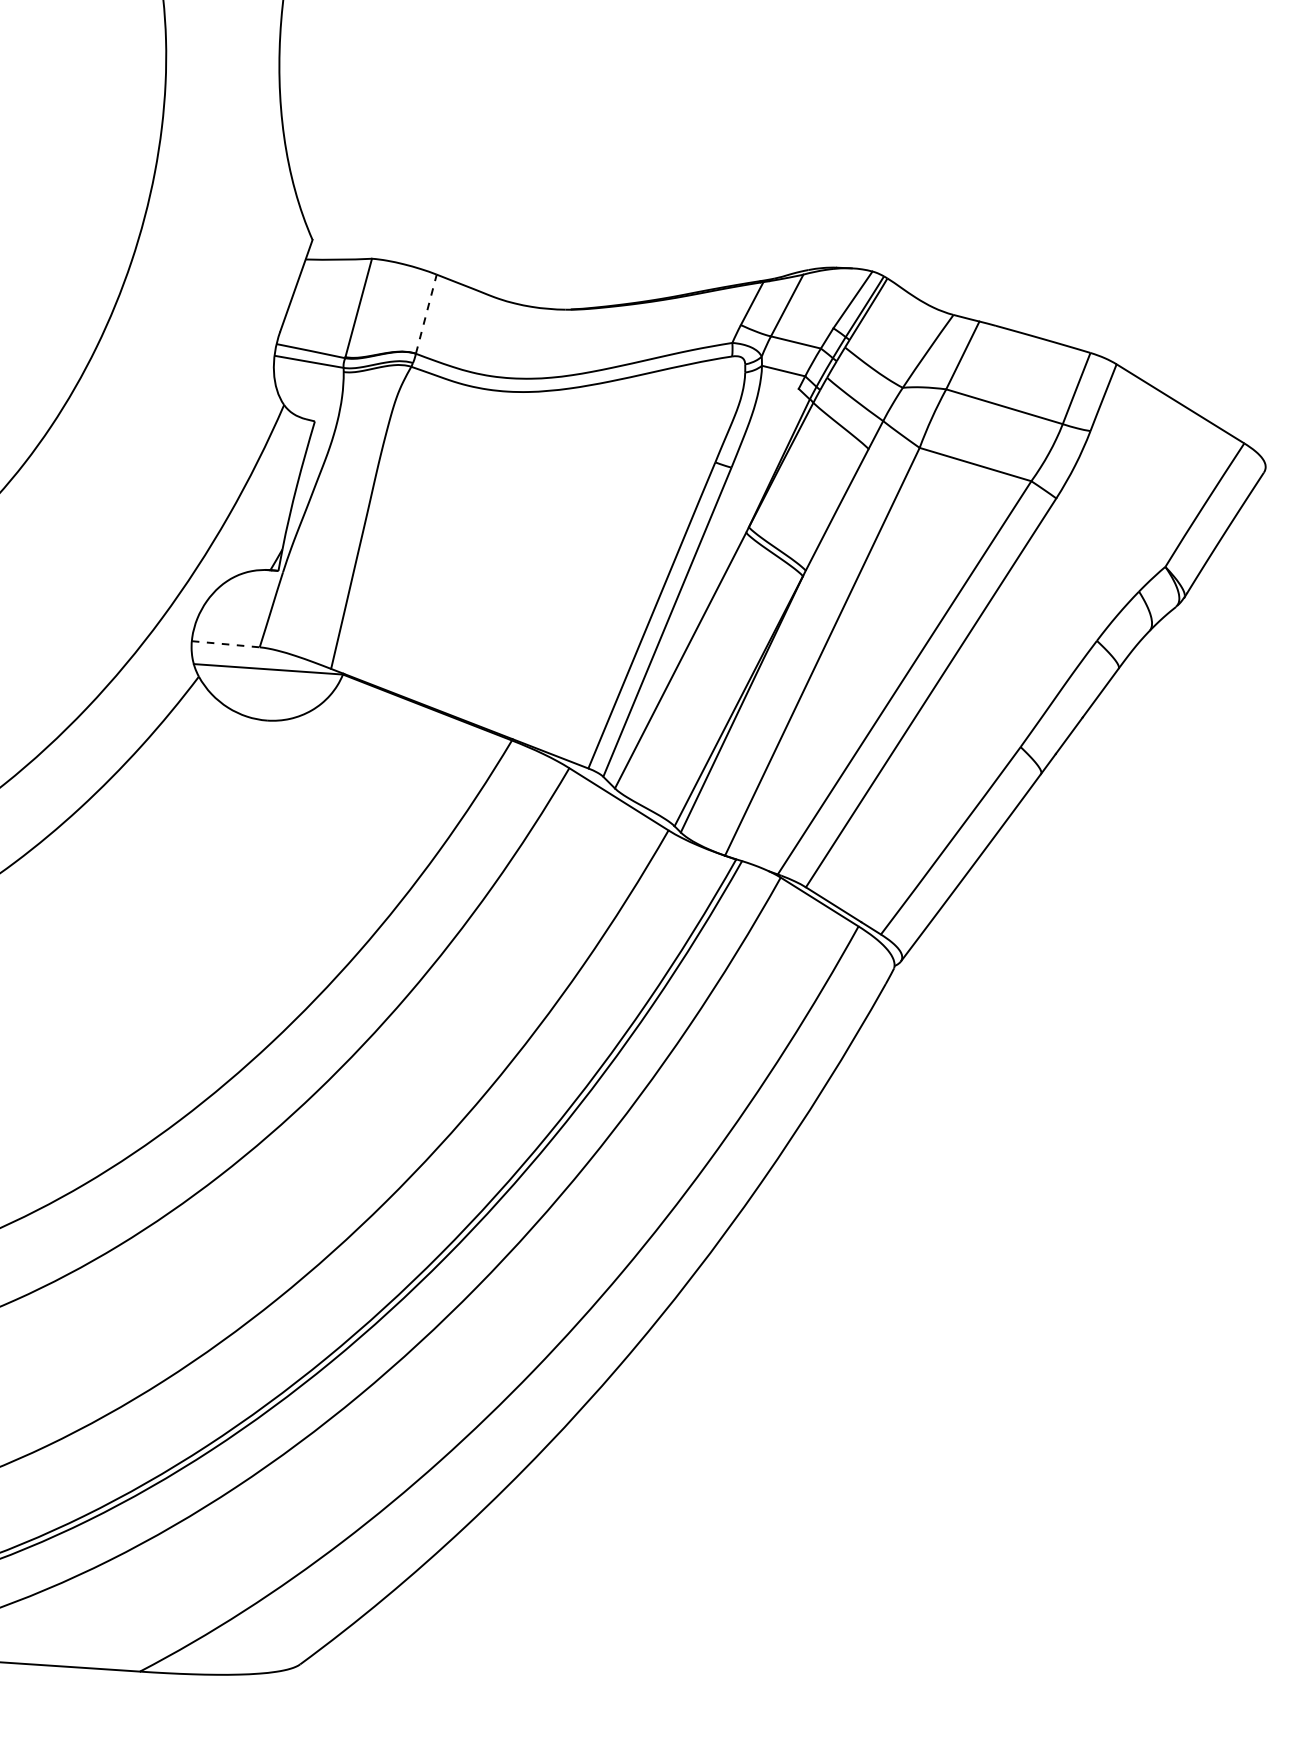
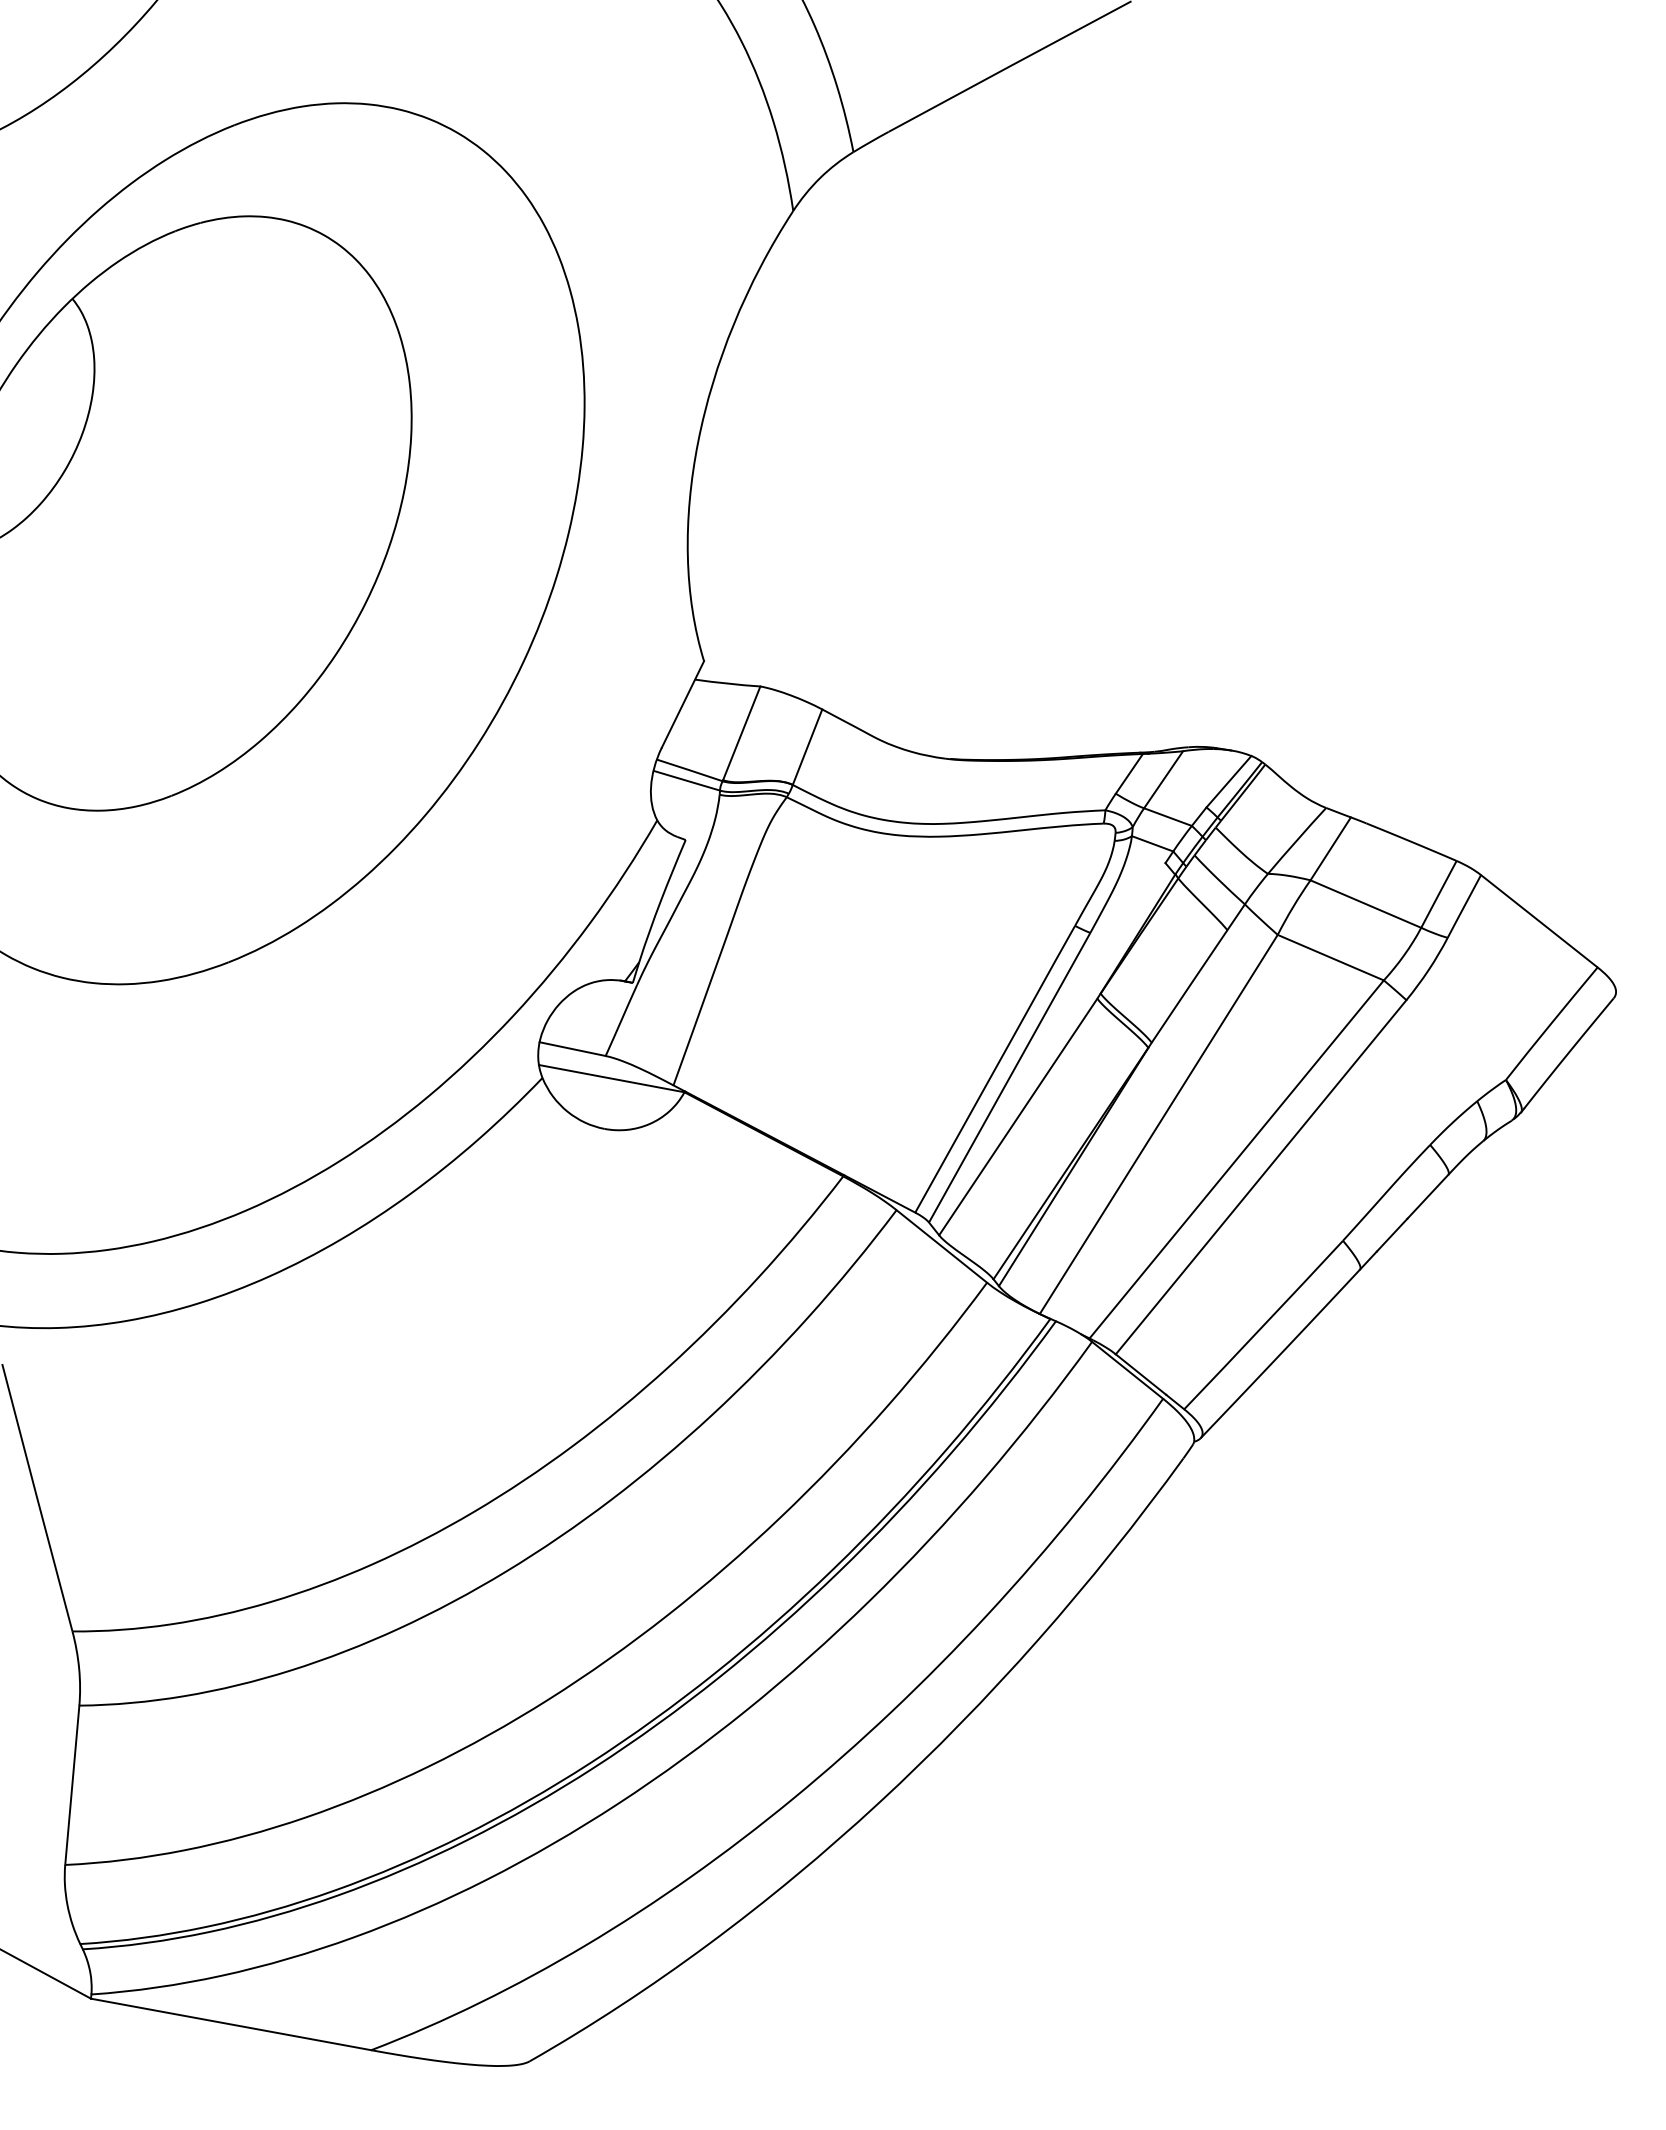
line: (426, 314) -> (807, 747), dashed -> solid
line: (225, 644) -> (572, 1049), dashed -> solid

